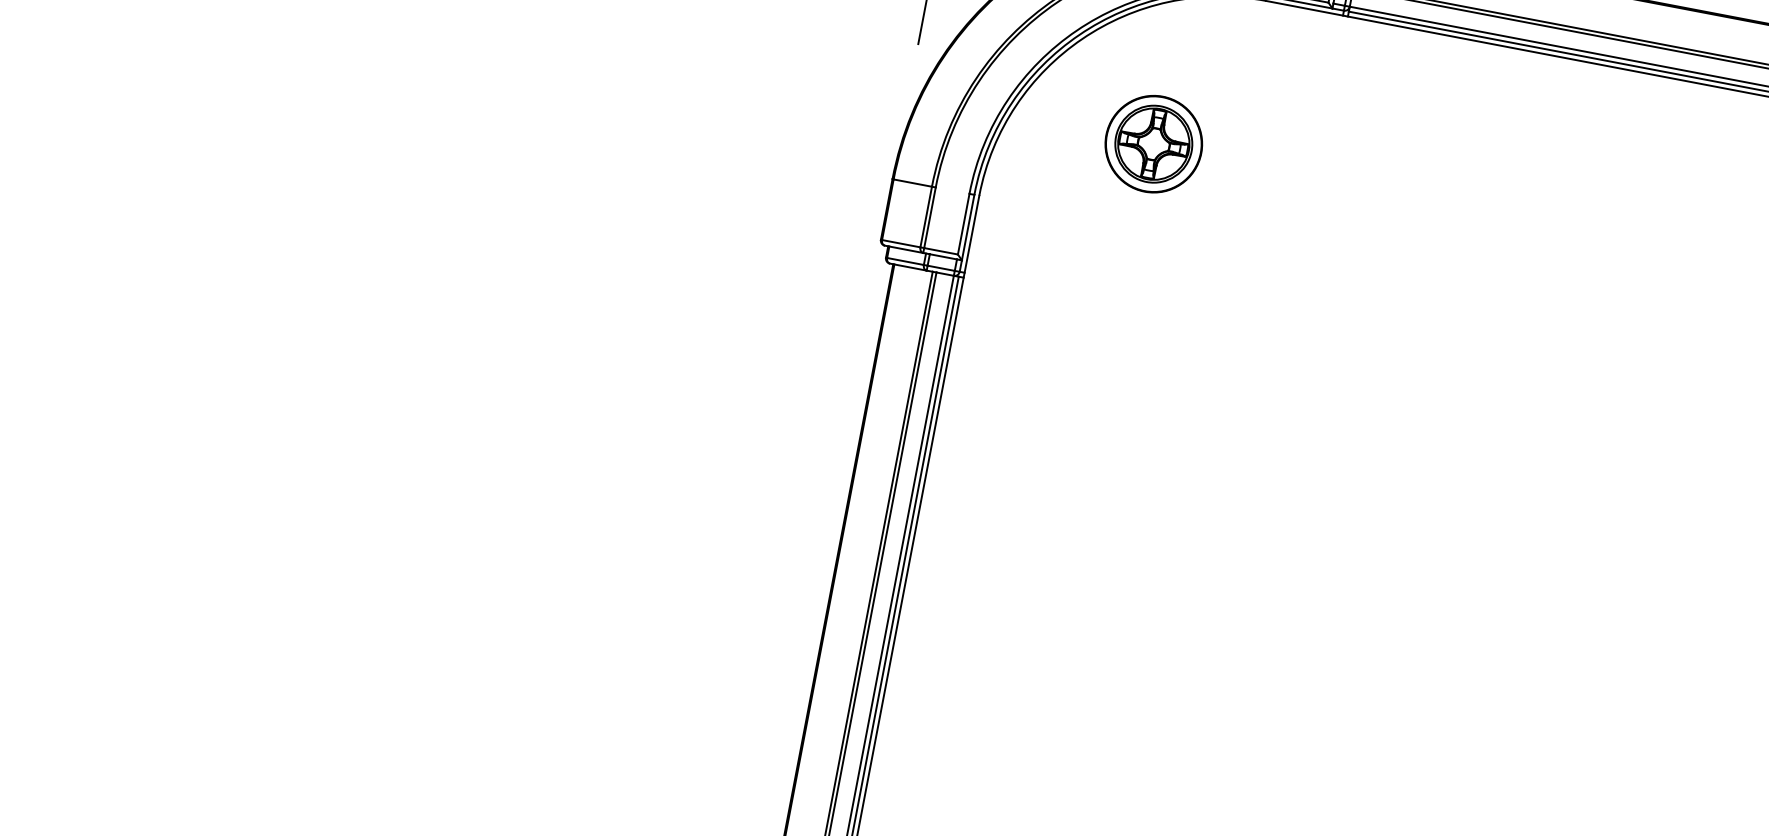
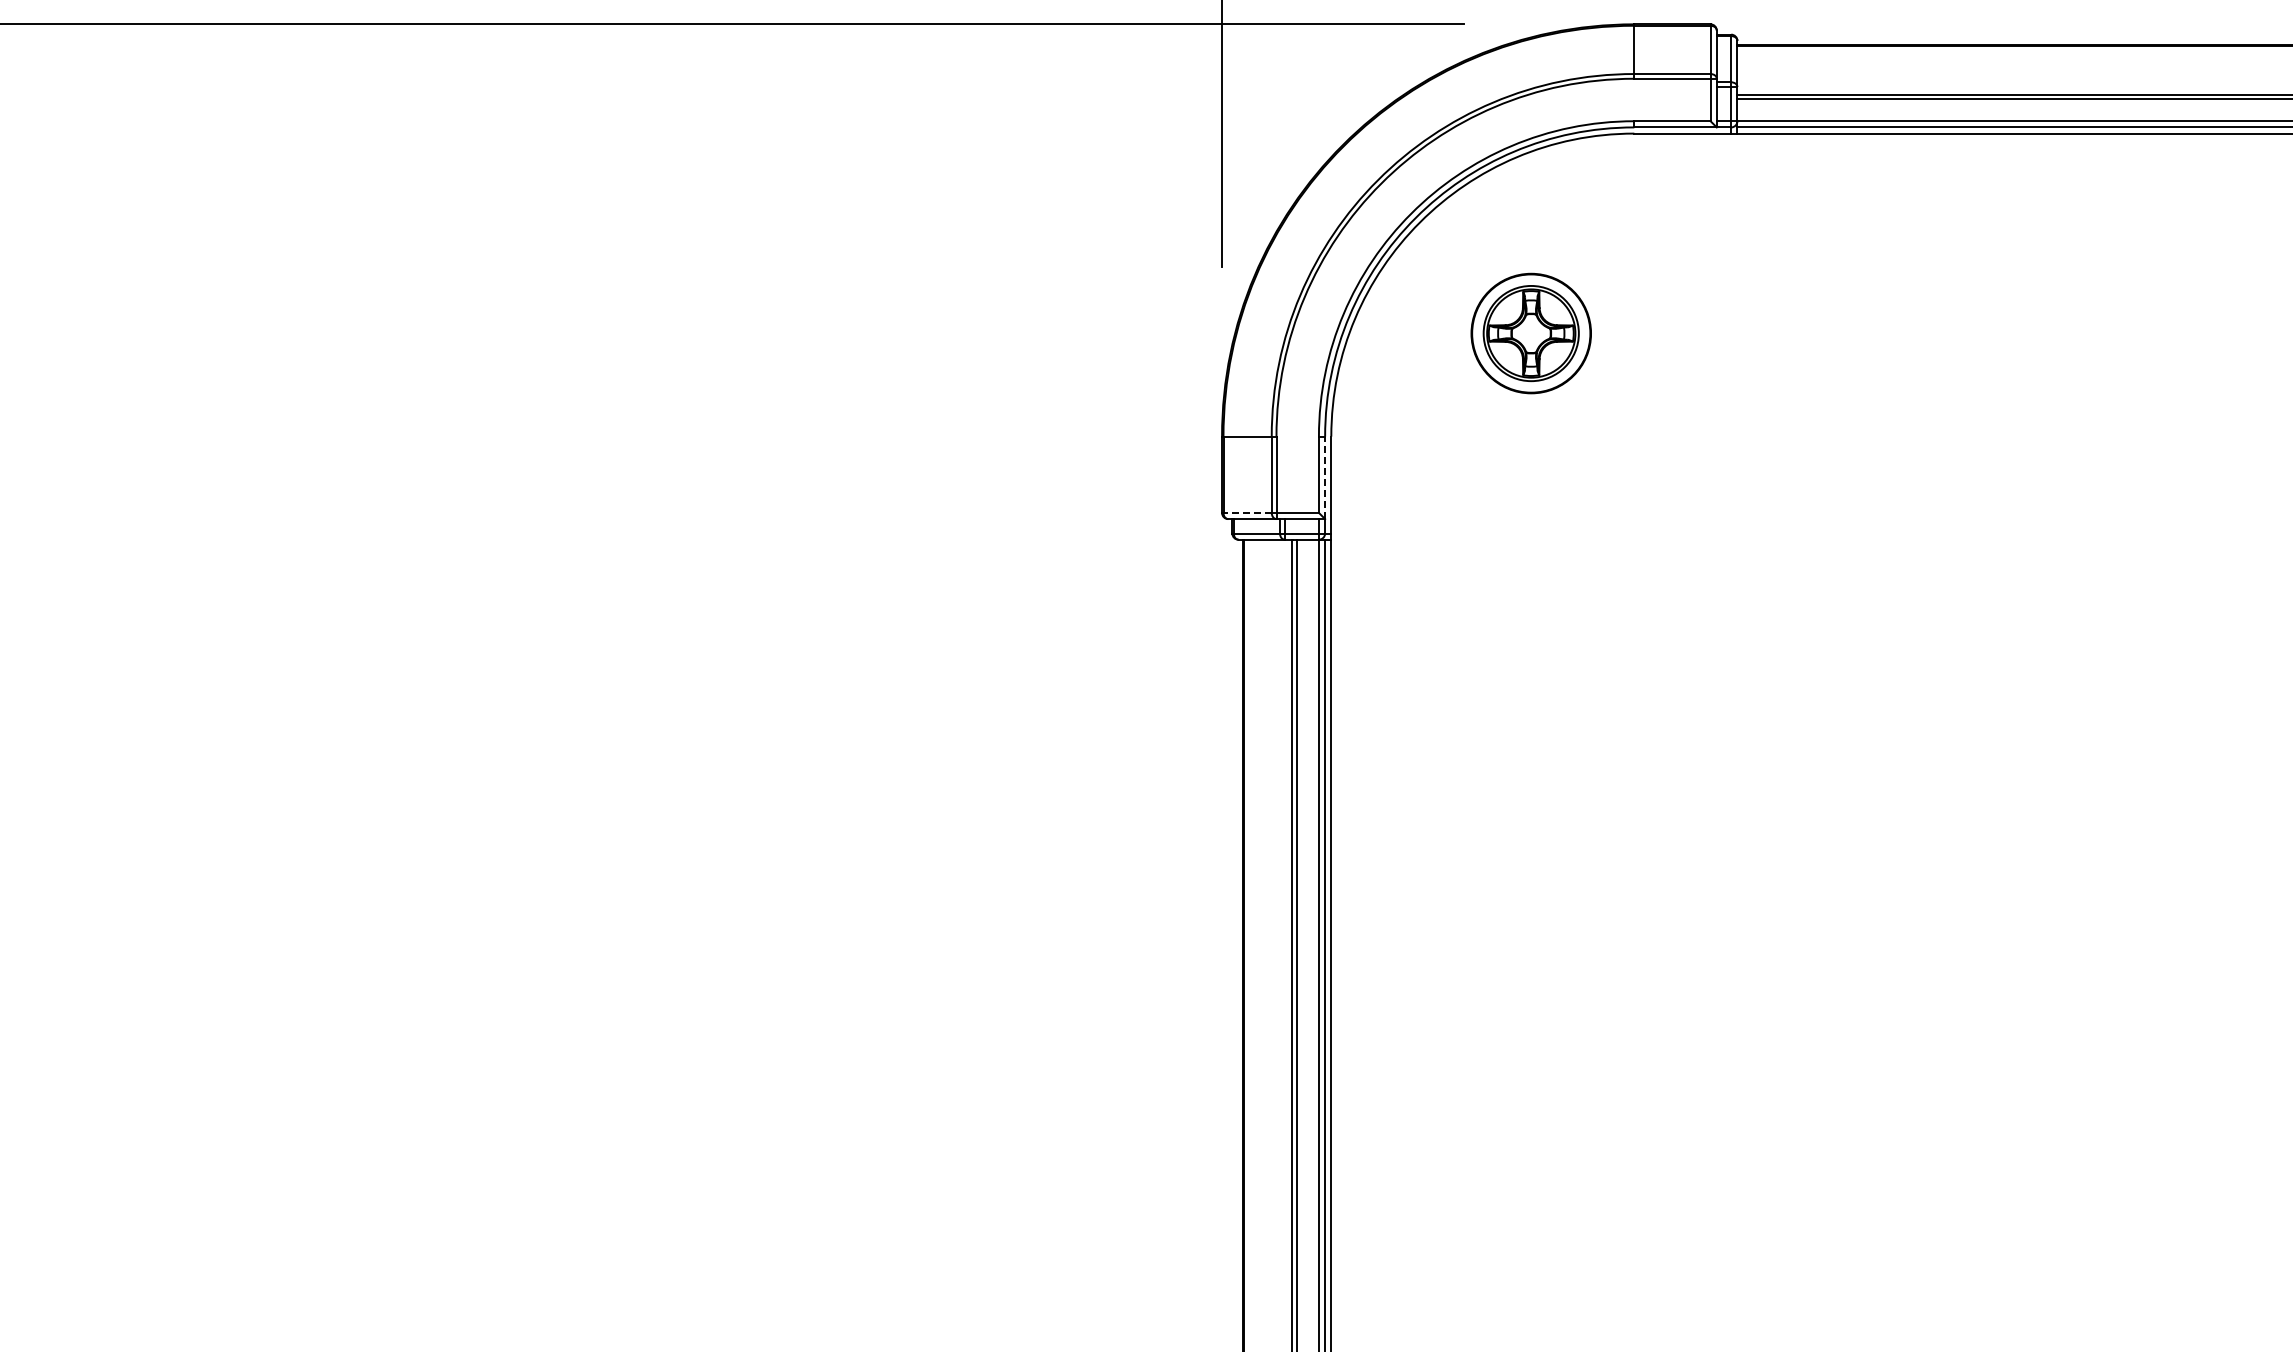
line: (968, 227) -> (1325, 477), solid -> dashed
line: (901, 243) -> (1247, 512), solid -> dashed

